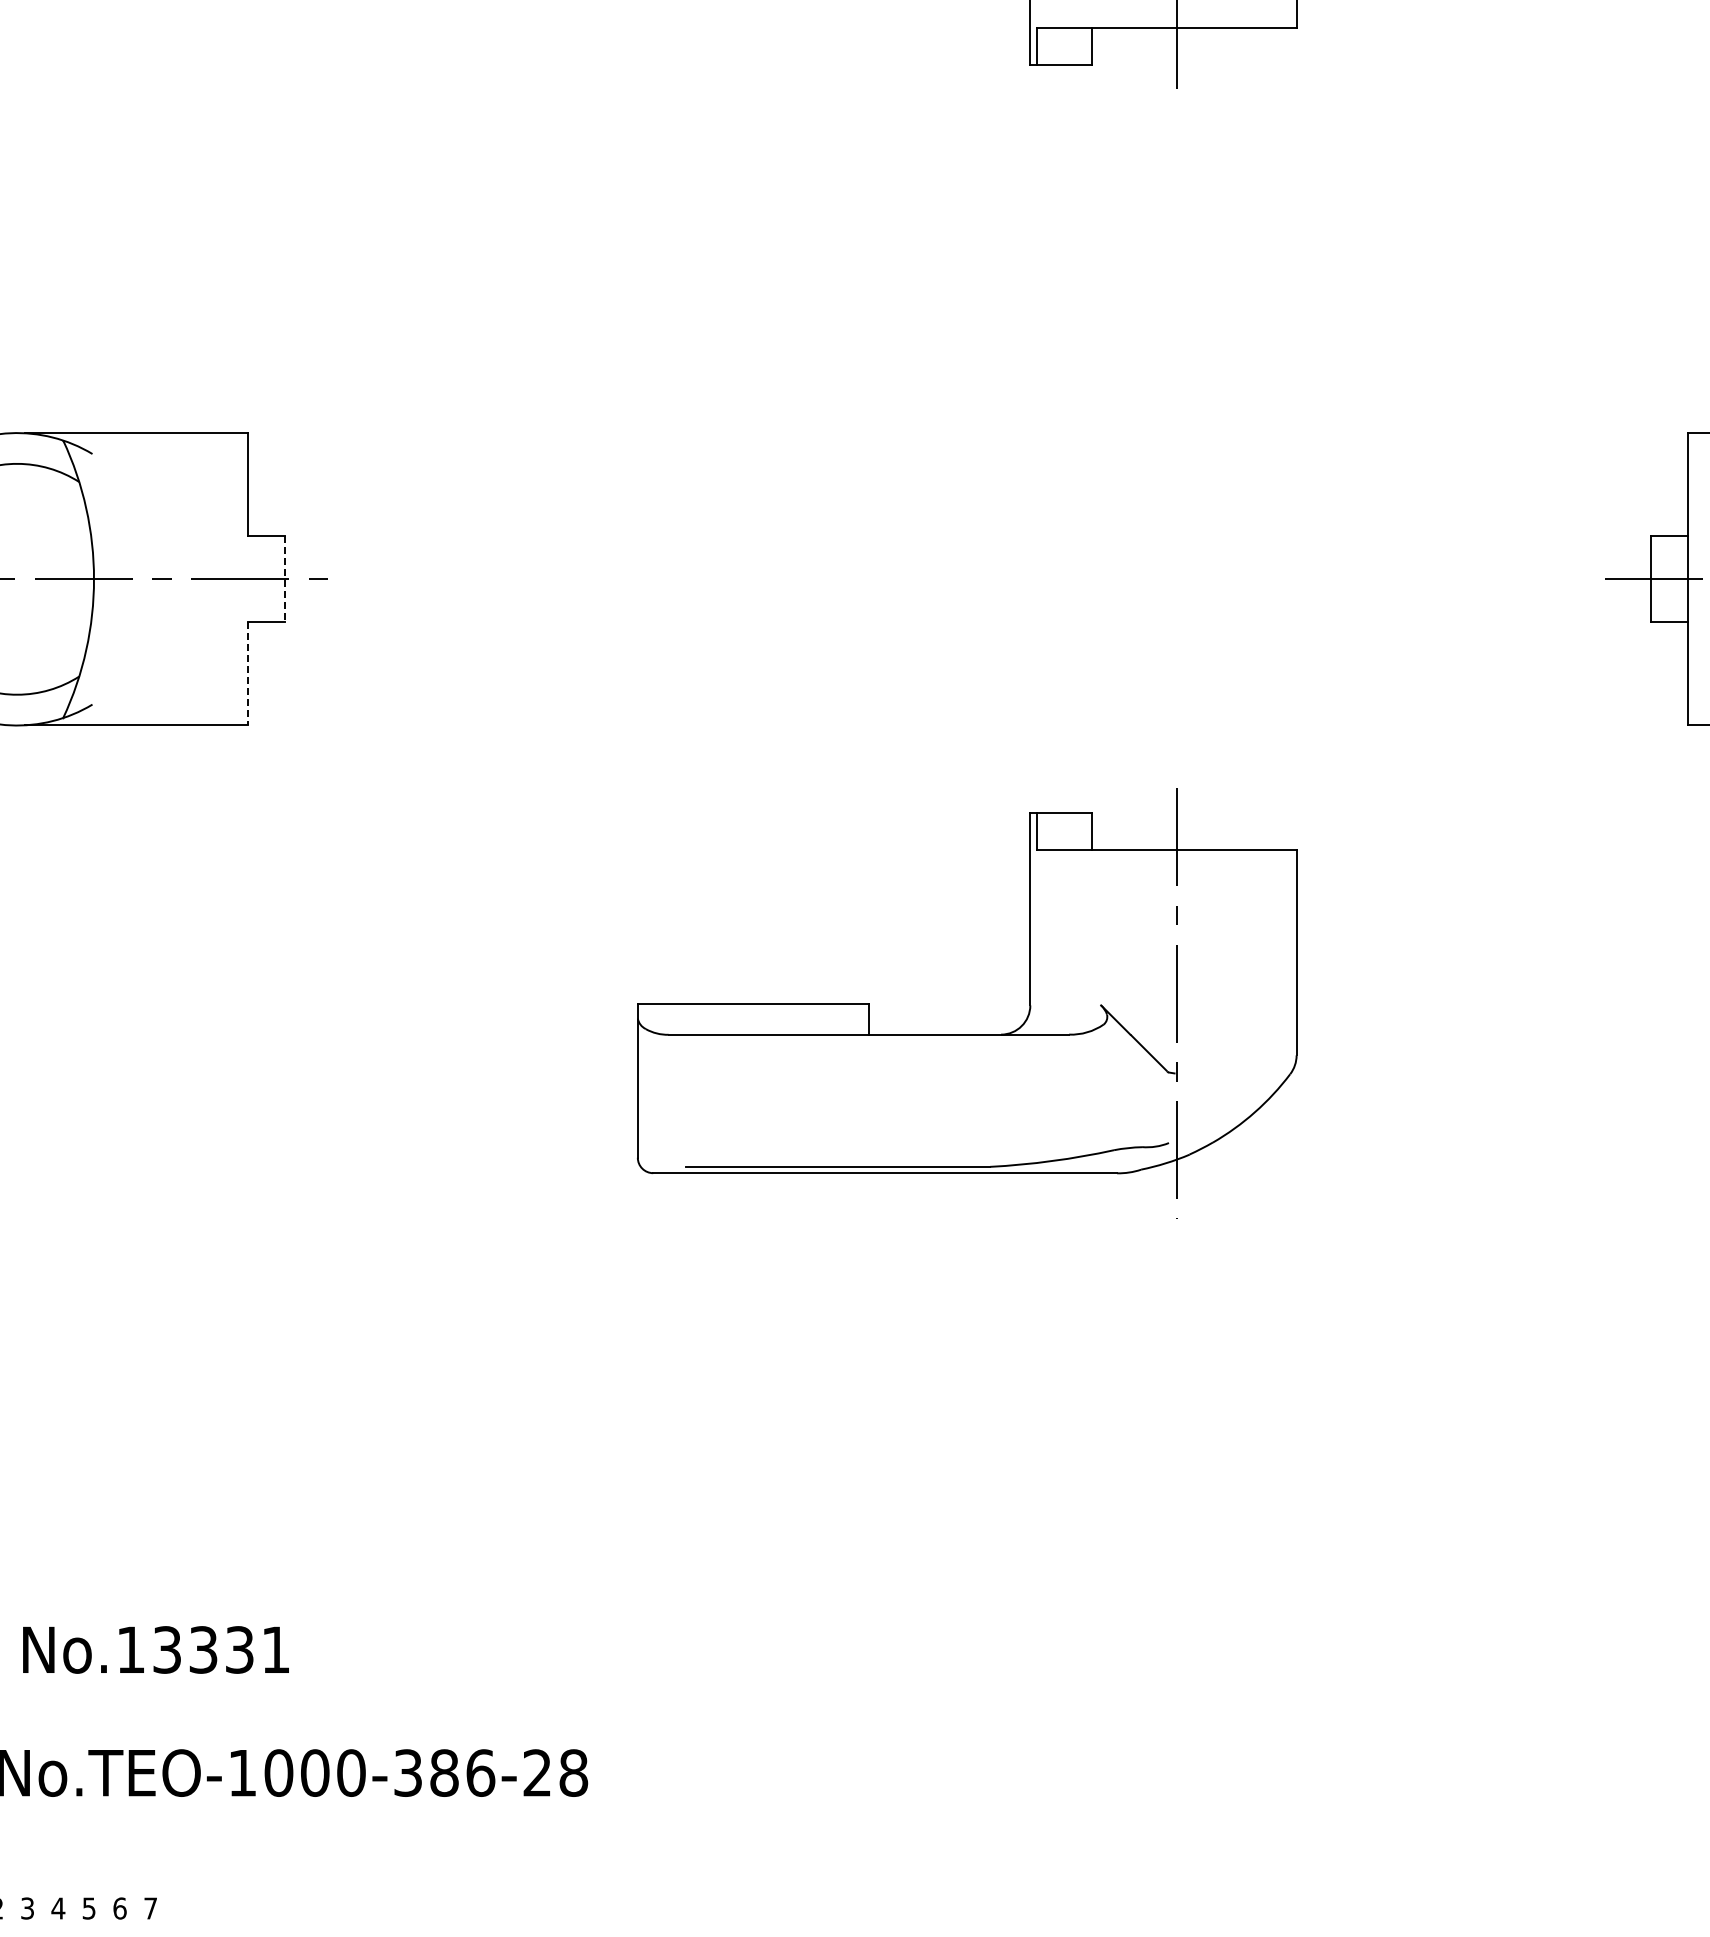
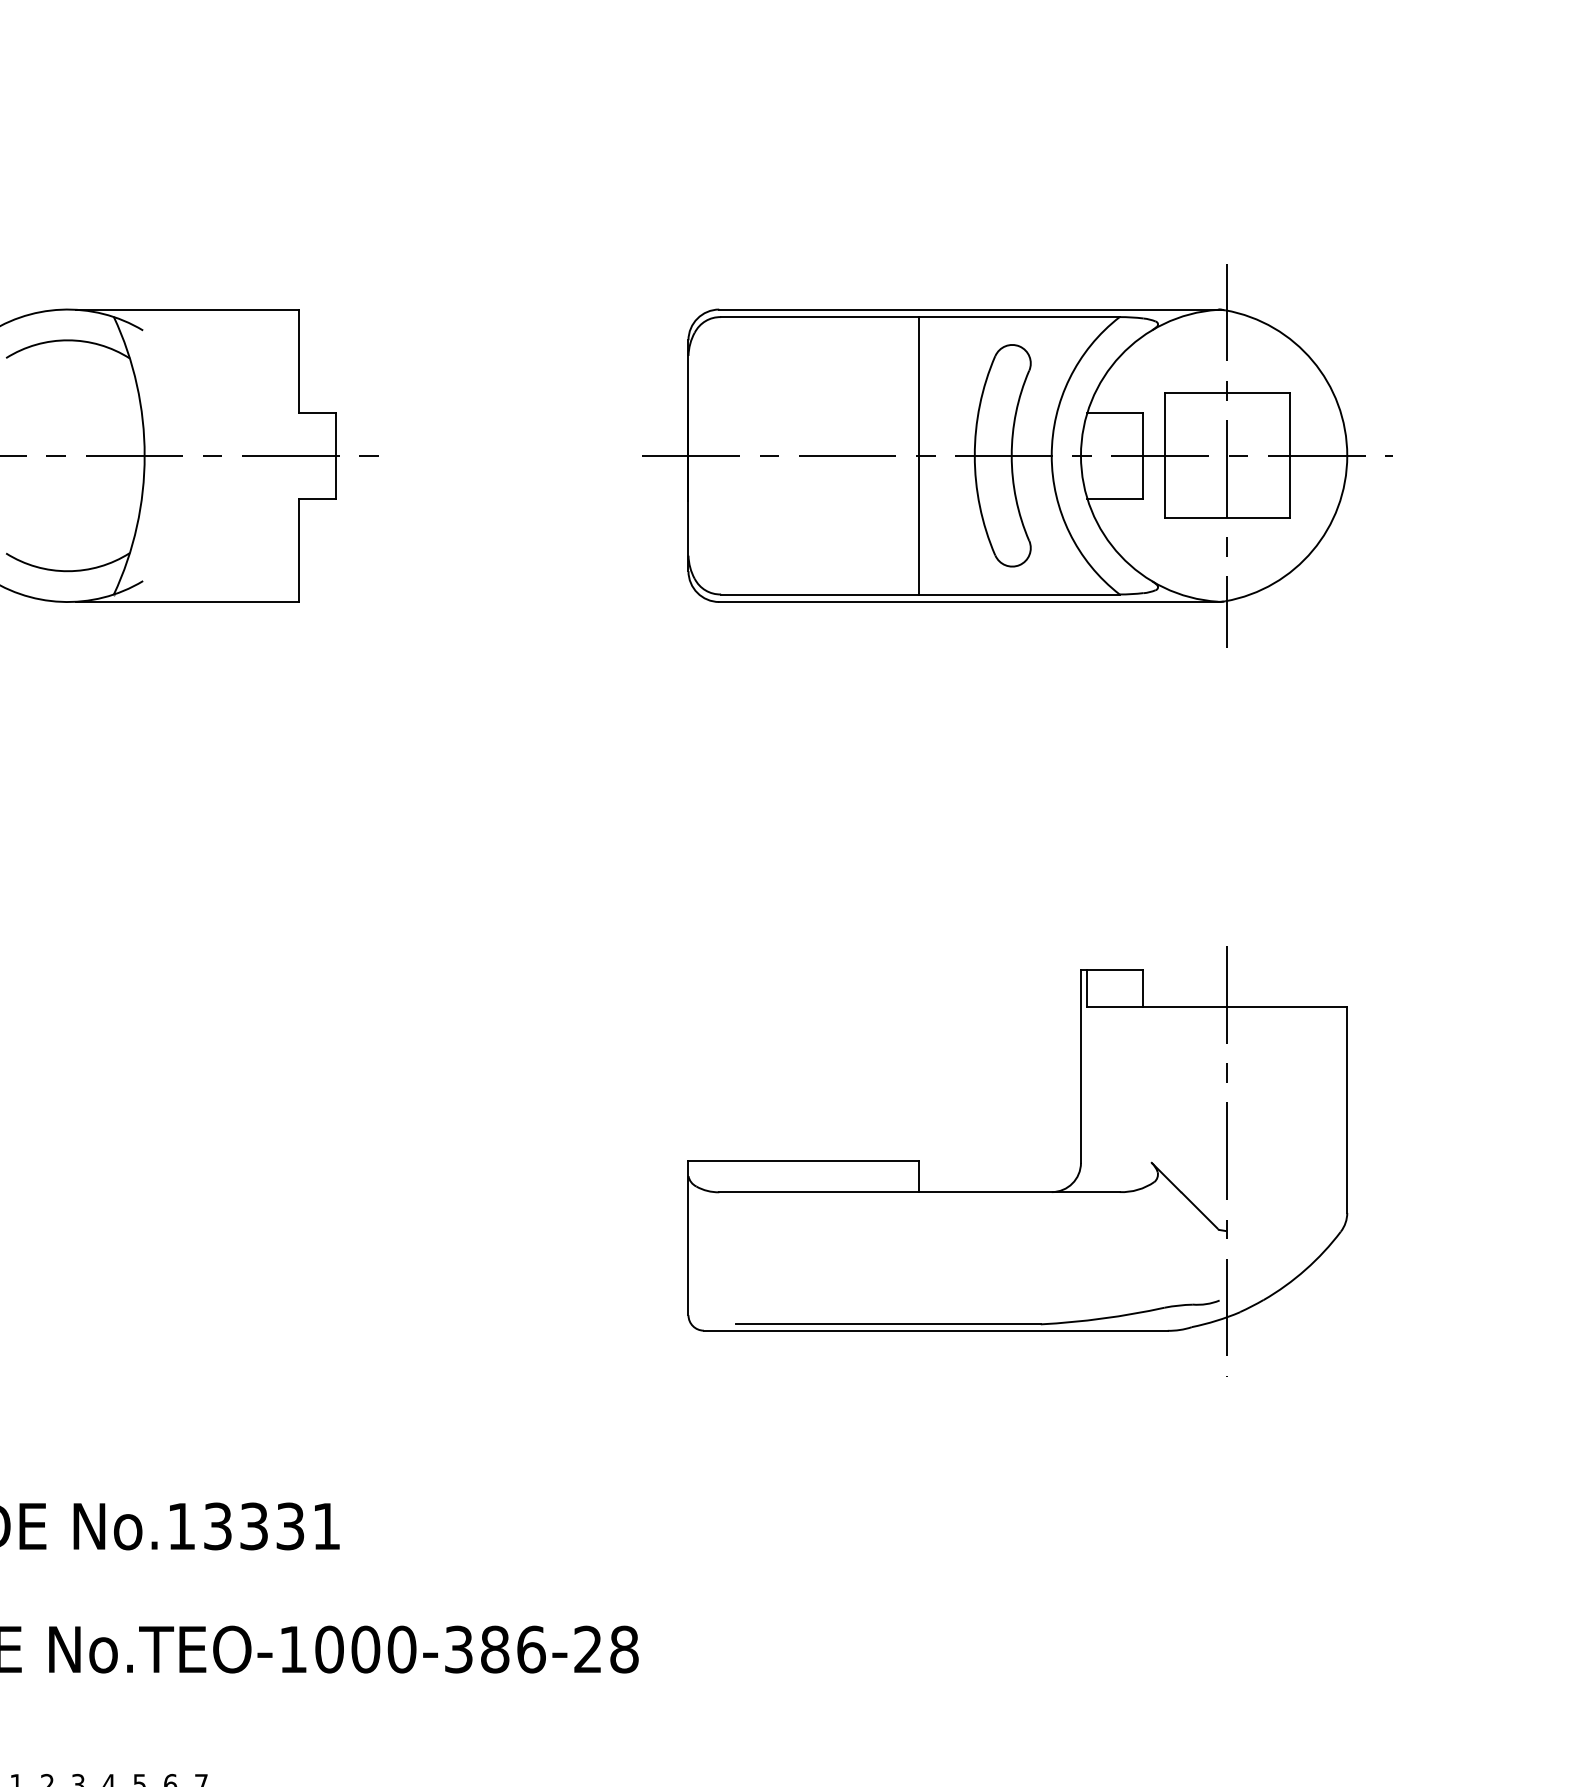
part: (967, 578) -> (1018, 454), added
line: (284, 579) -> (335, 455), dashed -> solid
line: (247, 674) -> (298, 550), dashed -> solid
part: (967, 1034) -> (1018, 1191), moved

